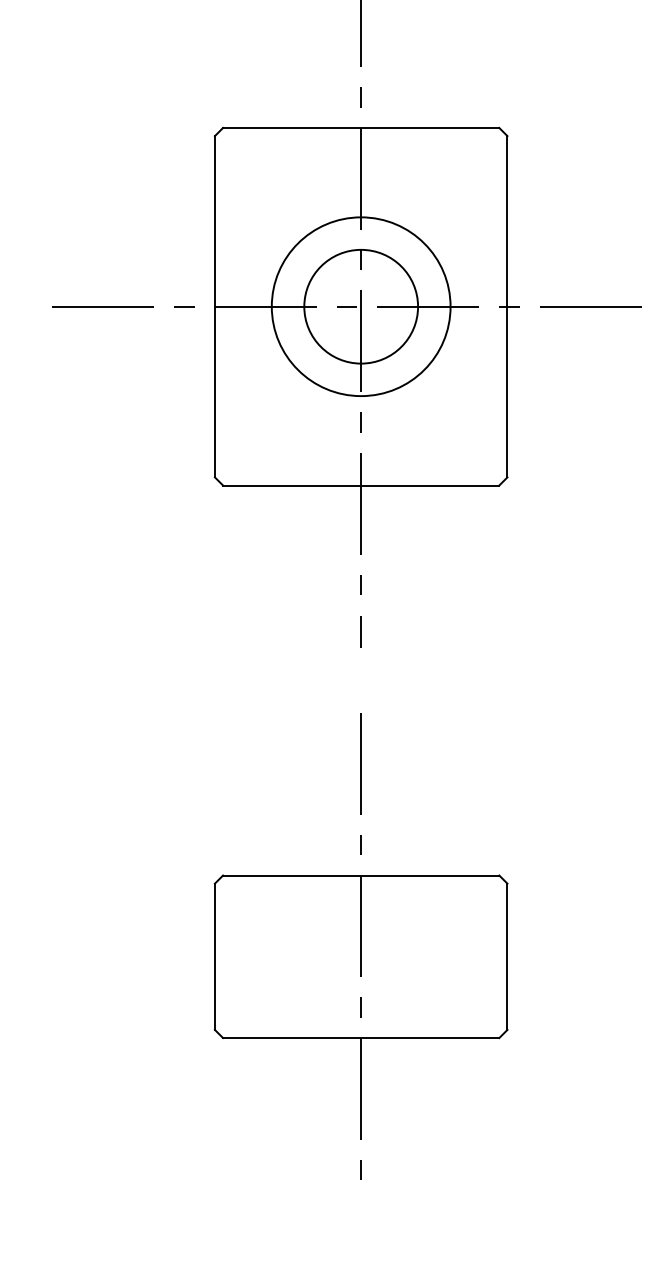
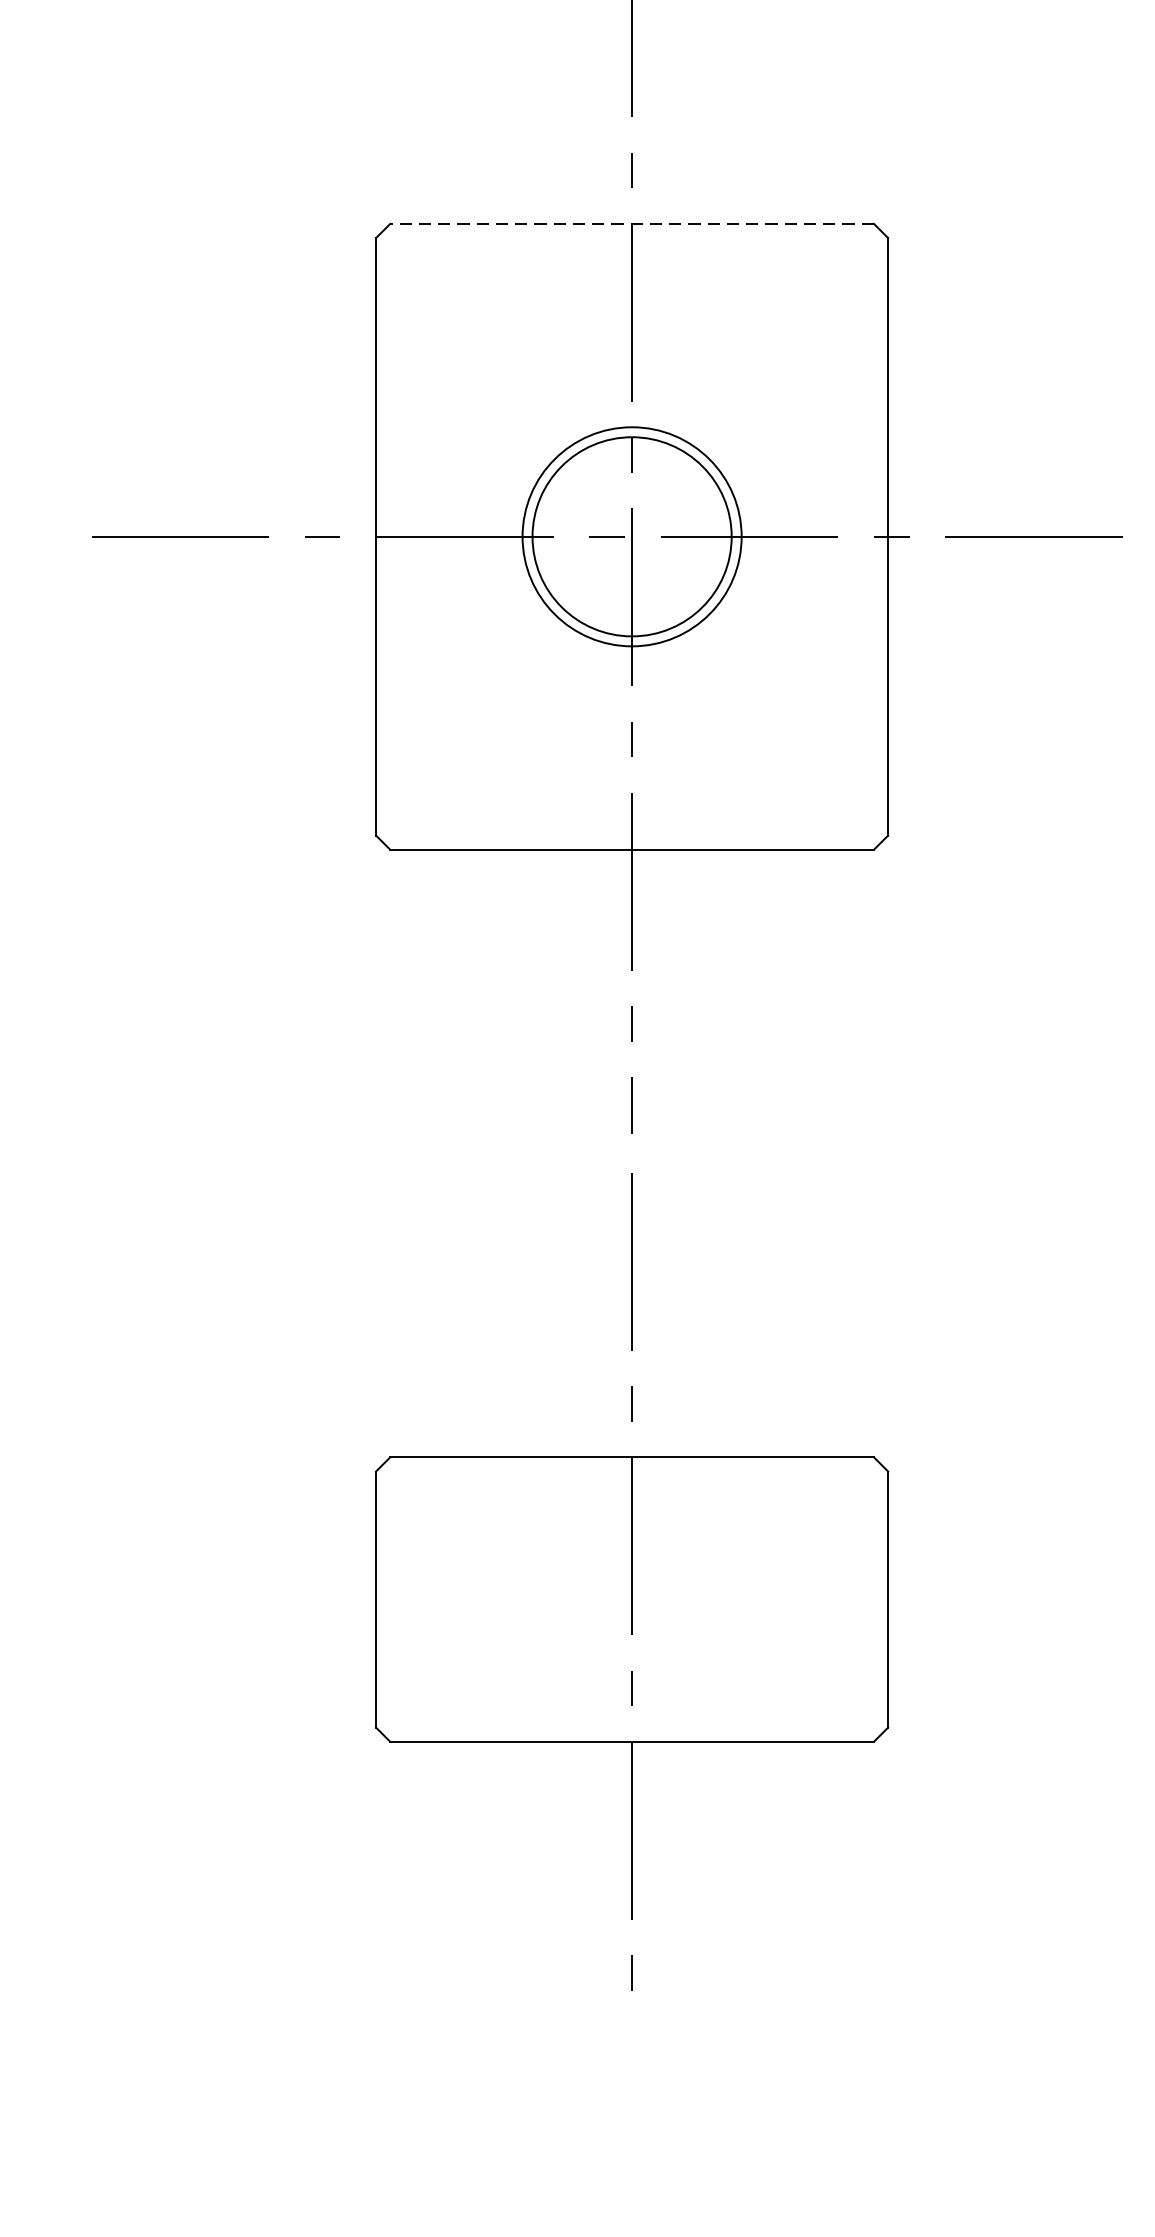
line: (360, 127) -> (630, 223), solid -> dashed
circle: (360, 306) -> (630, 536), size x0.7
part: (360, 946) -> (630, 1581), moved

